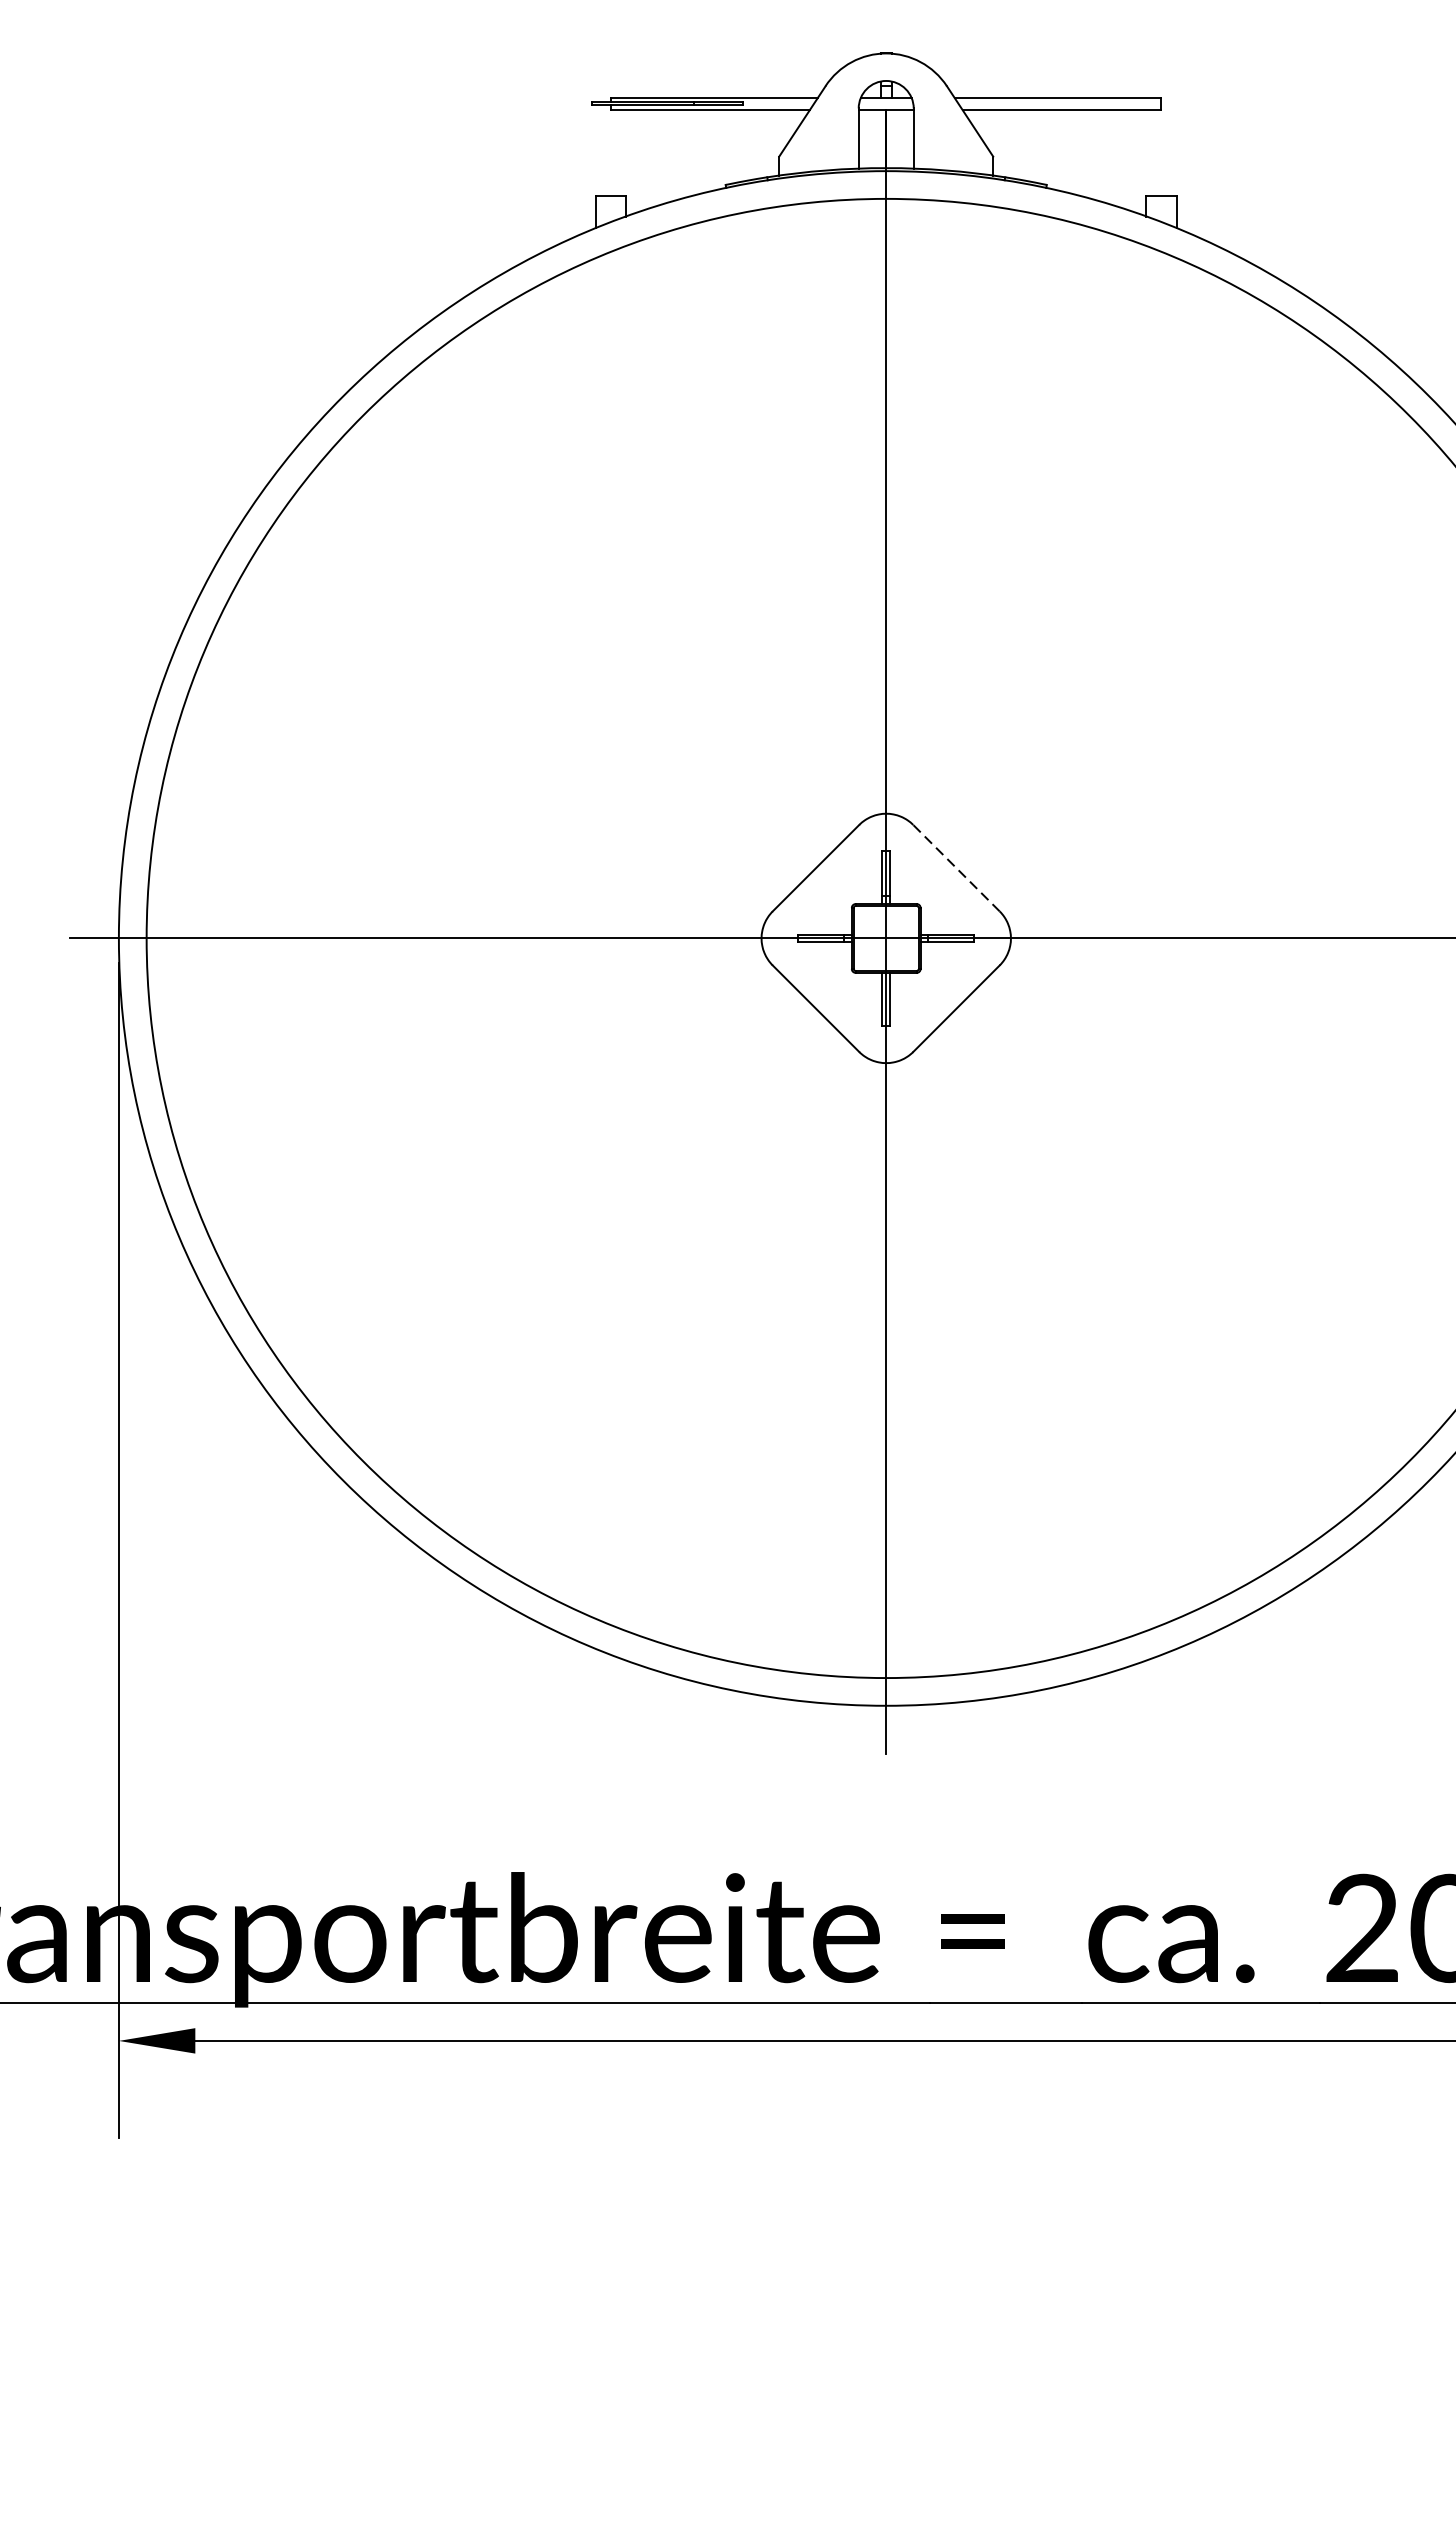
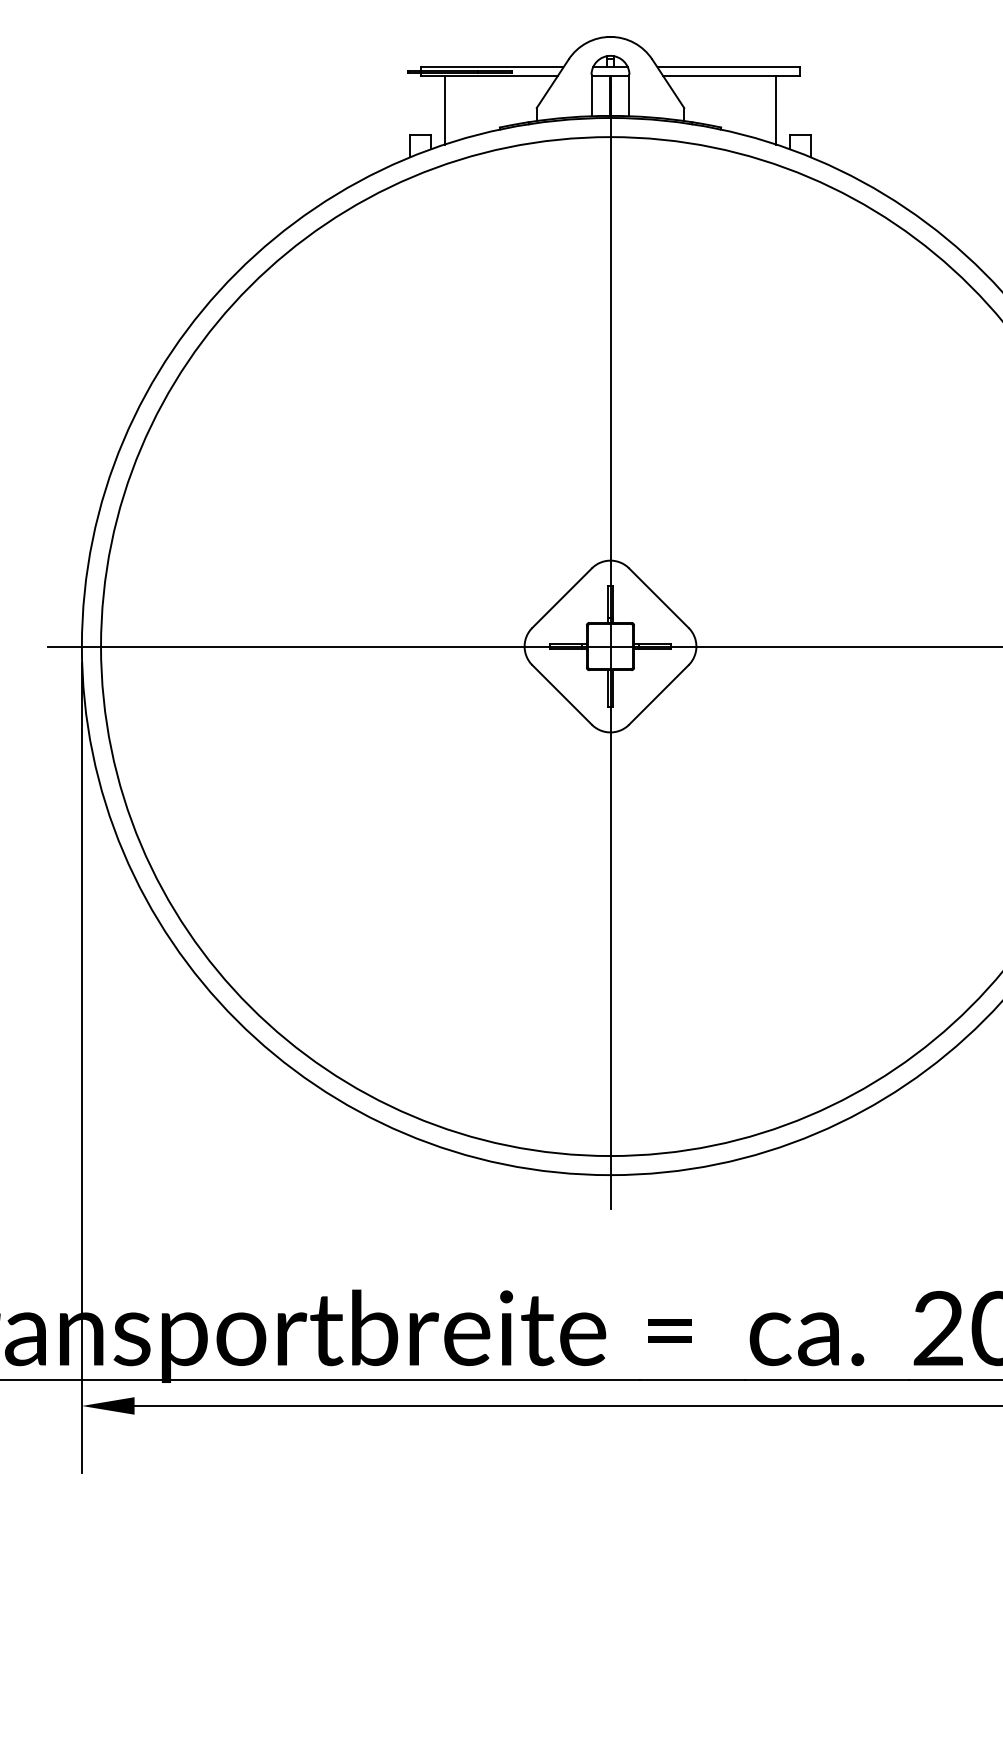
line: (645, 158) -> (444, 109), added
line: (1127, 158) -> (776, 109), added
line: (955, 867) -> (658, 597), dashed -> solid

